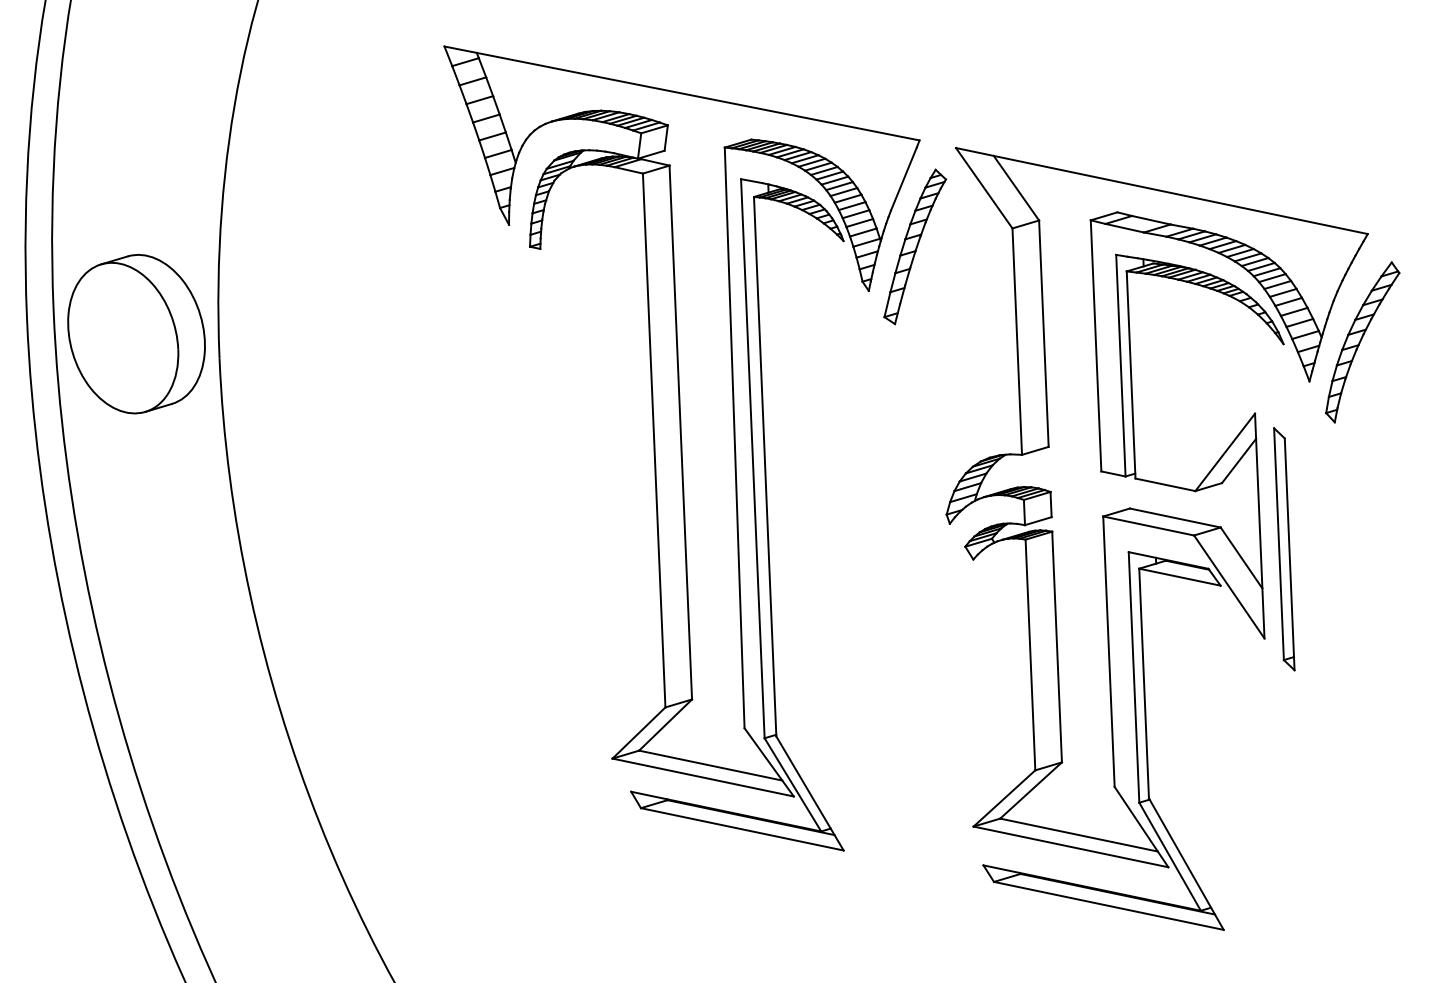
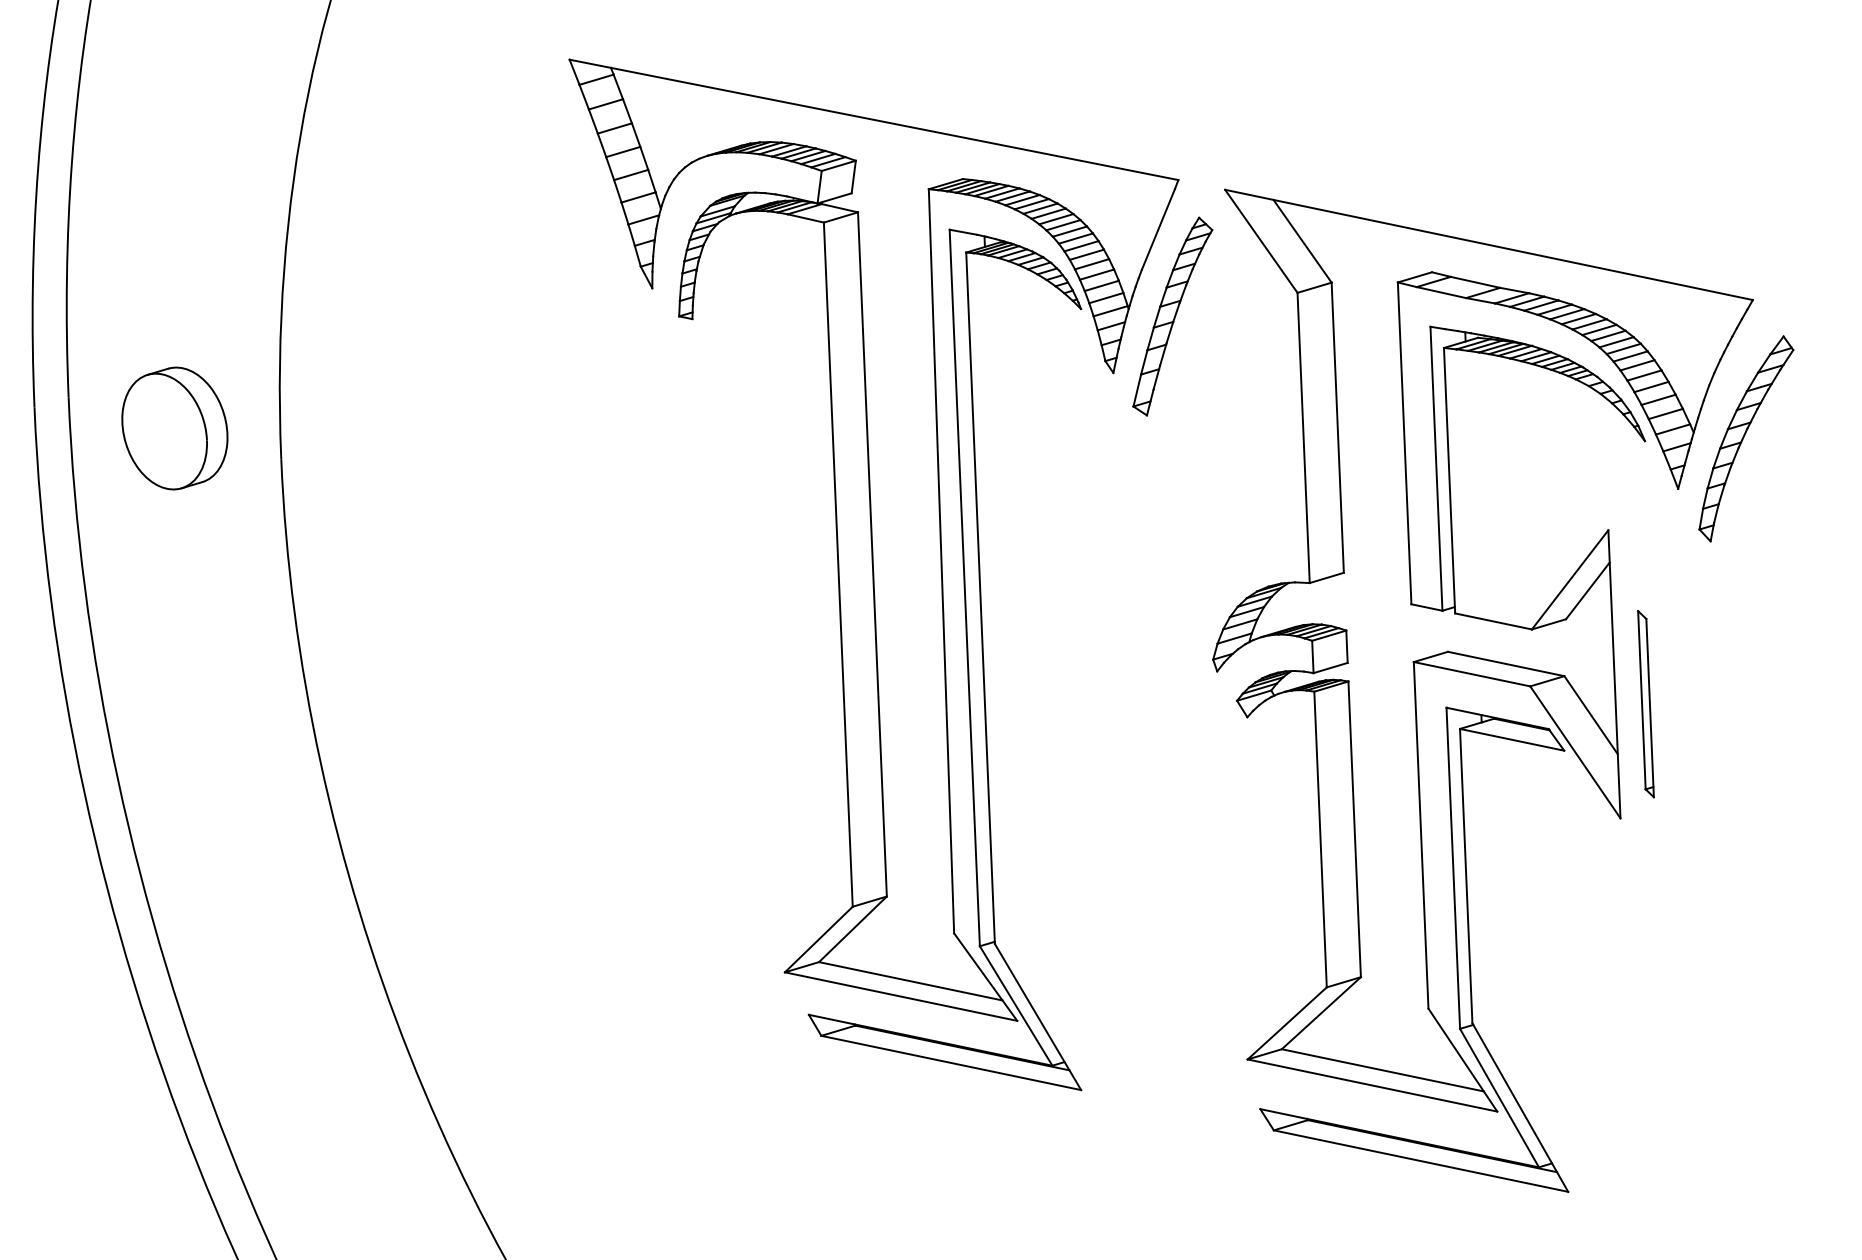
part: (136, 334) -> (174, 428), size x0.6
part: (1284, 549) -> (1646, 704), size x0.6

